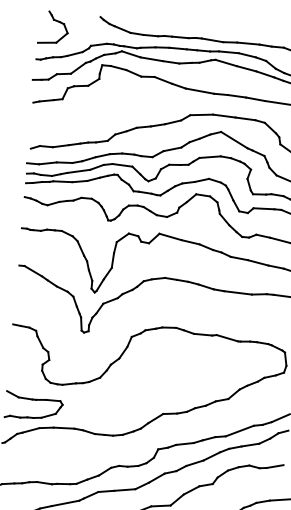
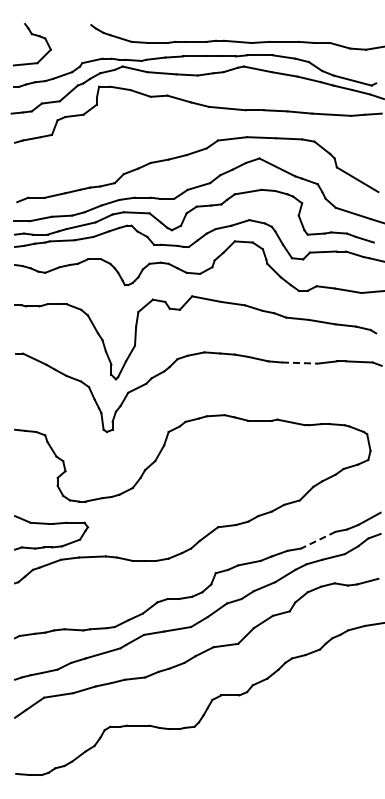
line: (237, 293) -> (299, 363), solid -> dashed
line: (239, 431) -> (317, 540), solid -> dashed

